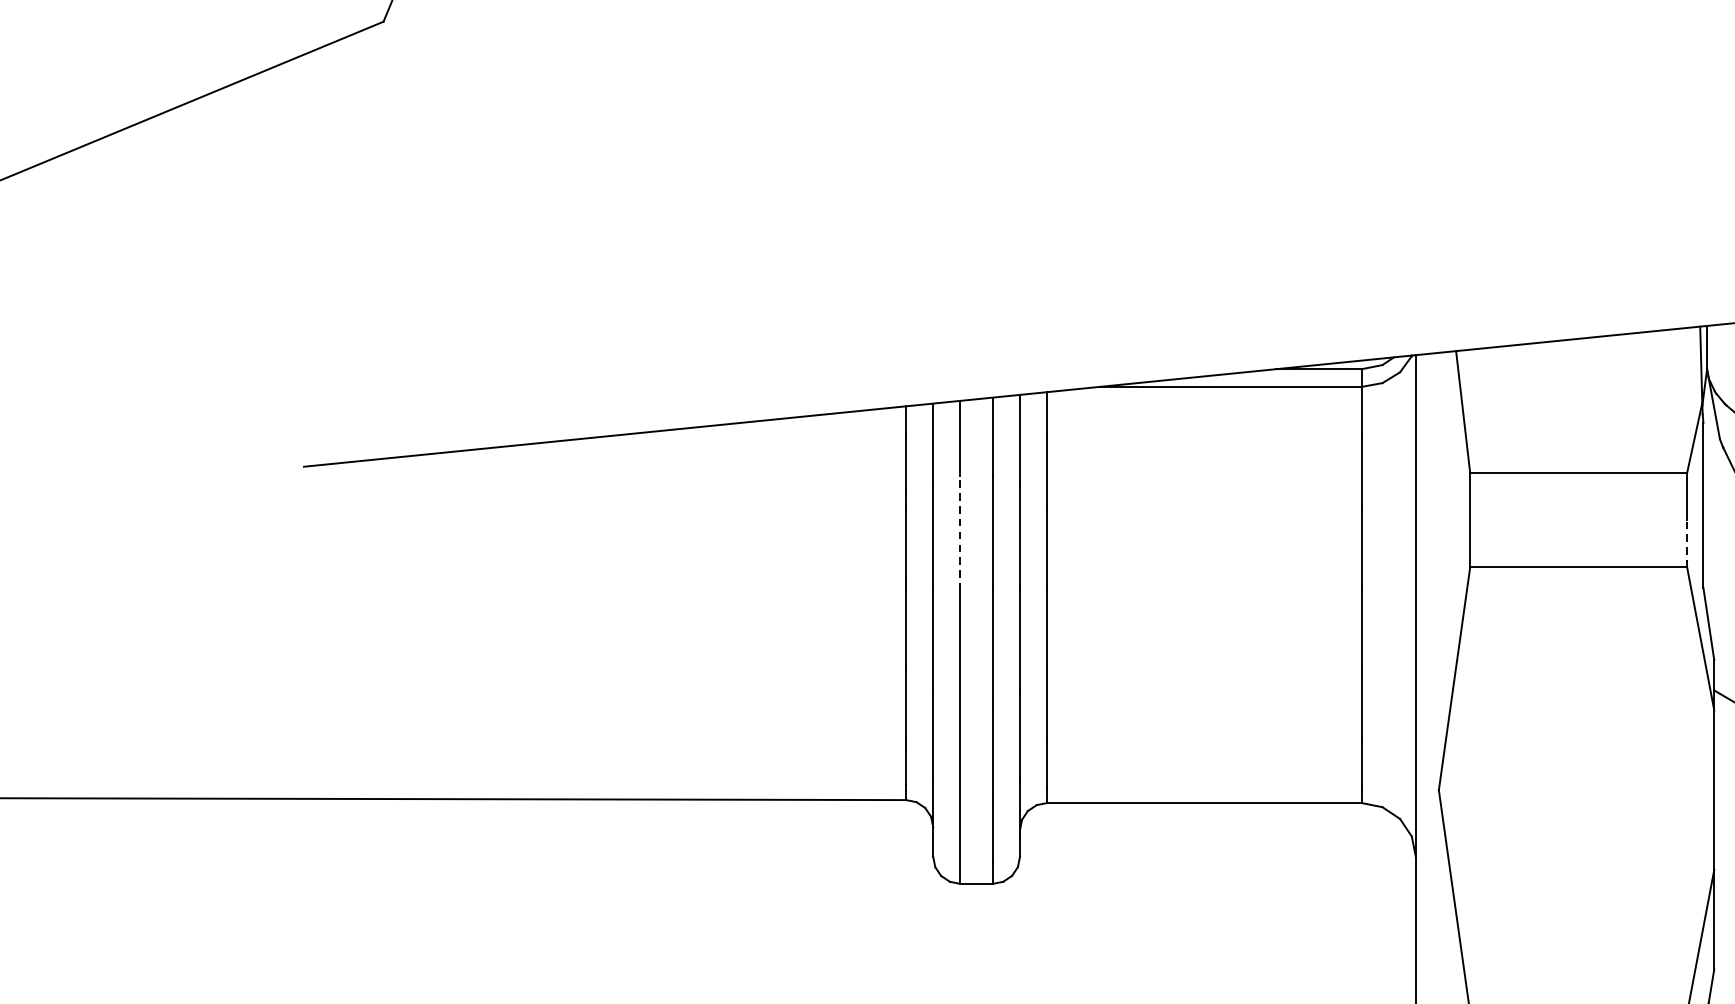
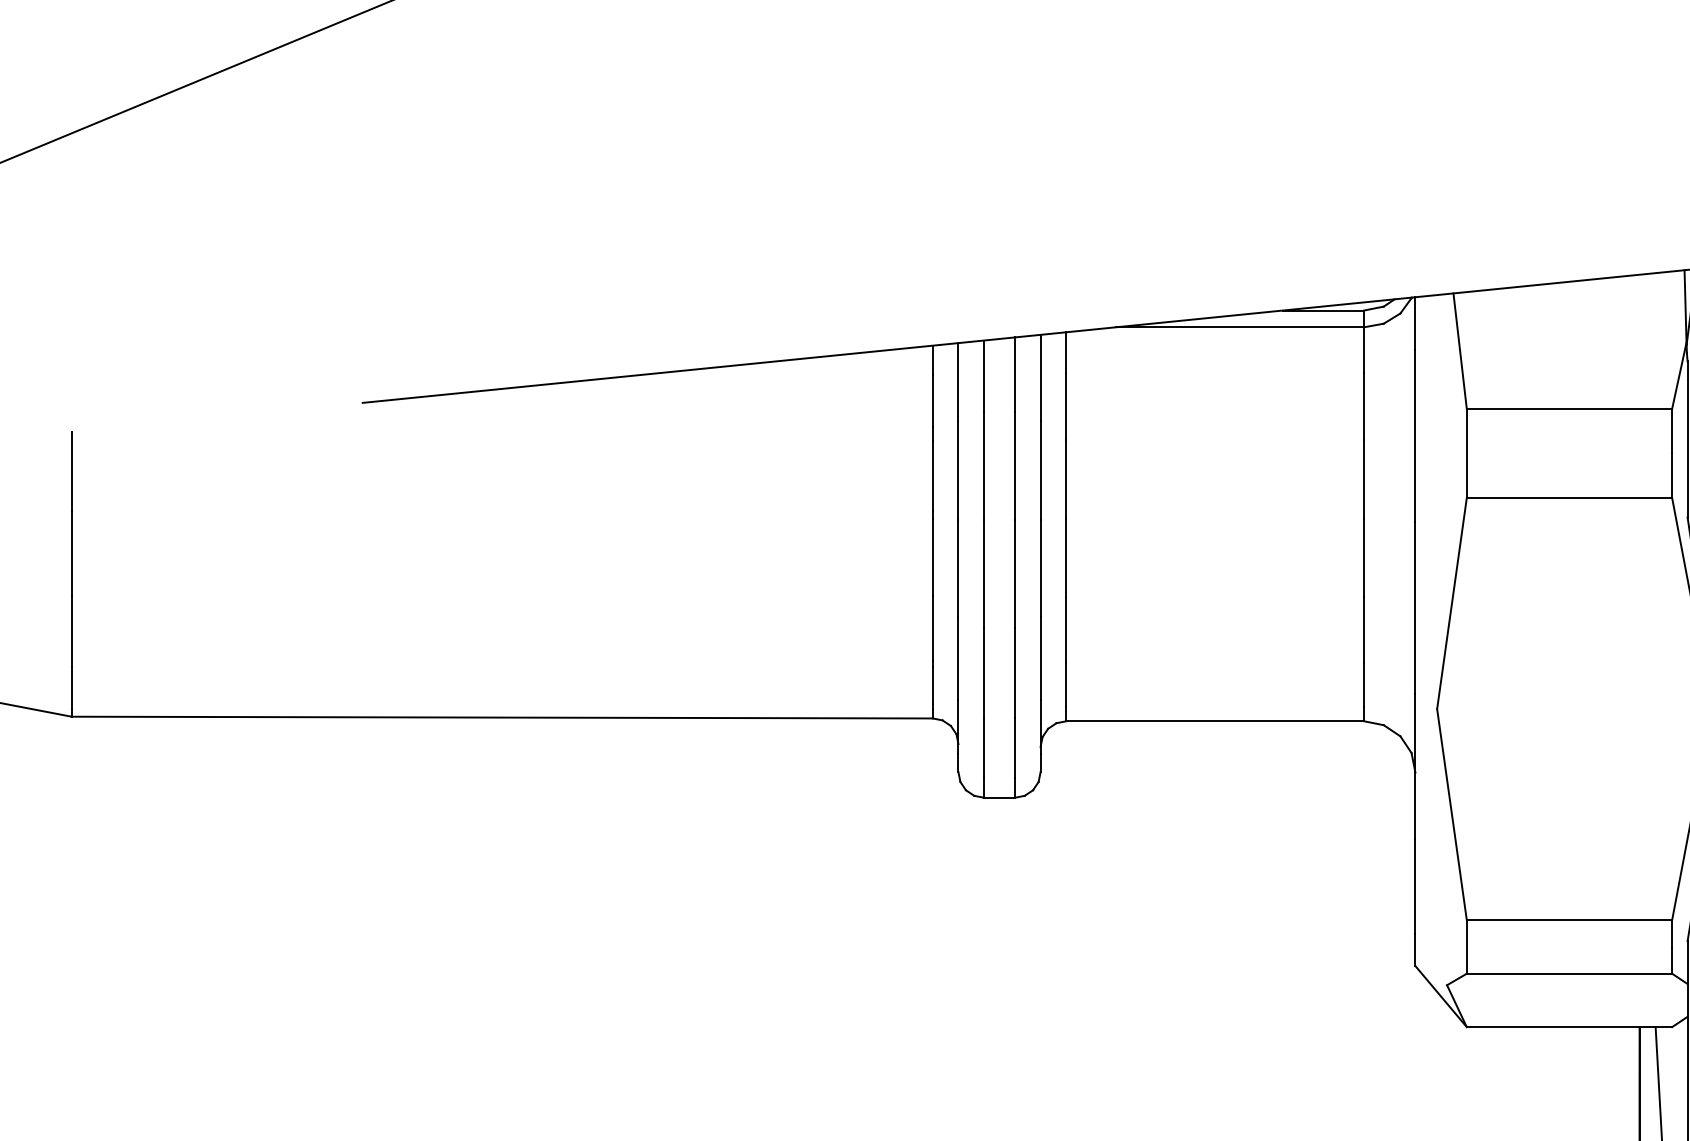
line: (960, 532) -> (984, 465), dashed -> solid
line: (1687, 543) -> (1672, 475), dashed -> solid

